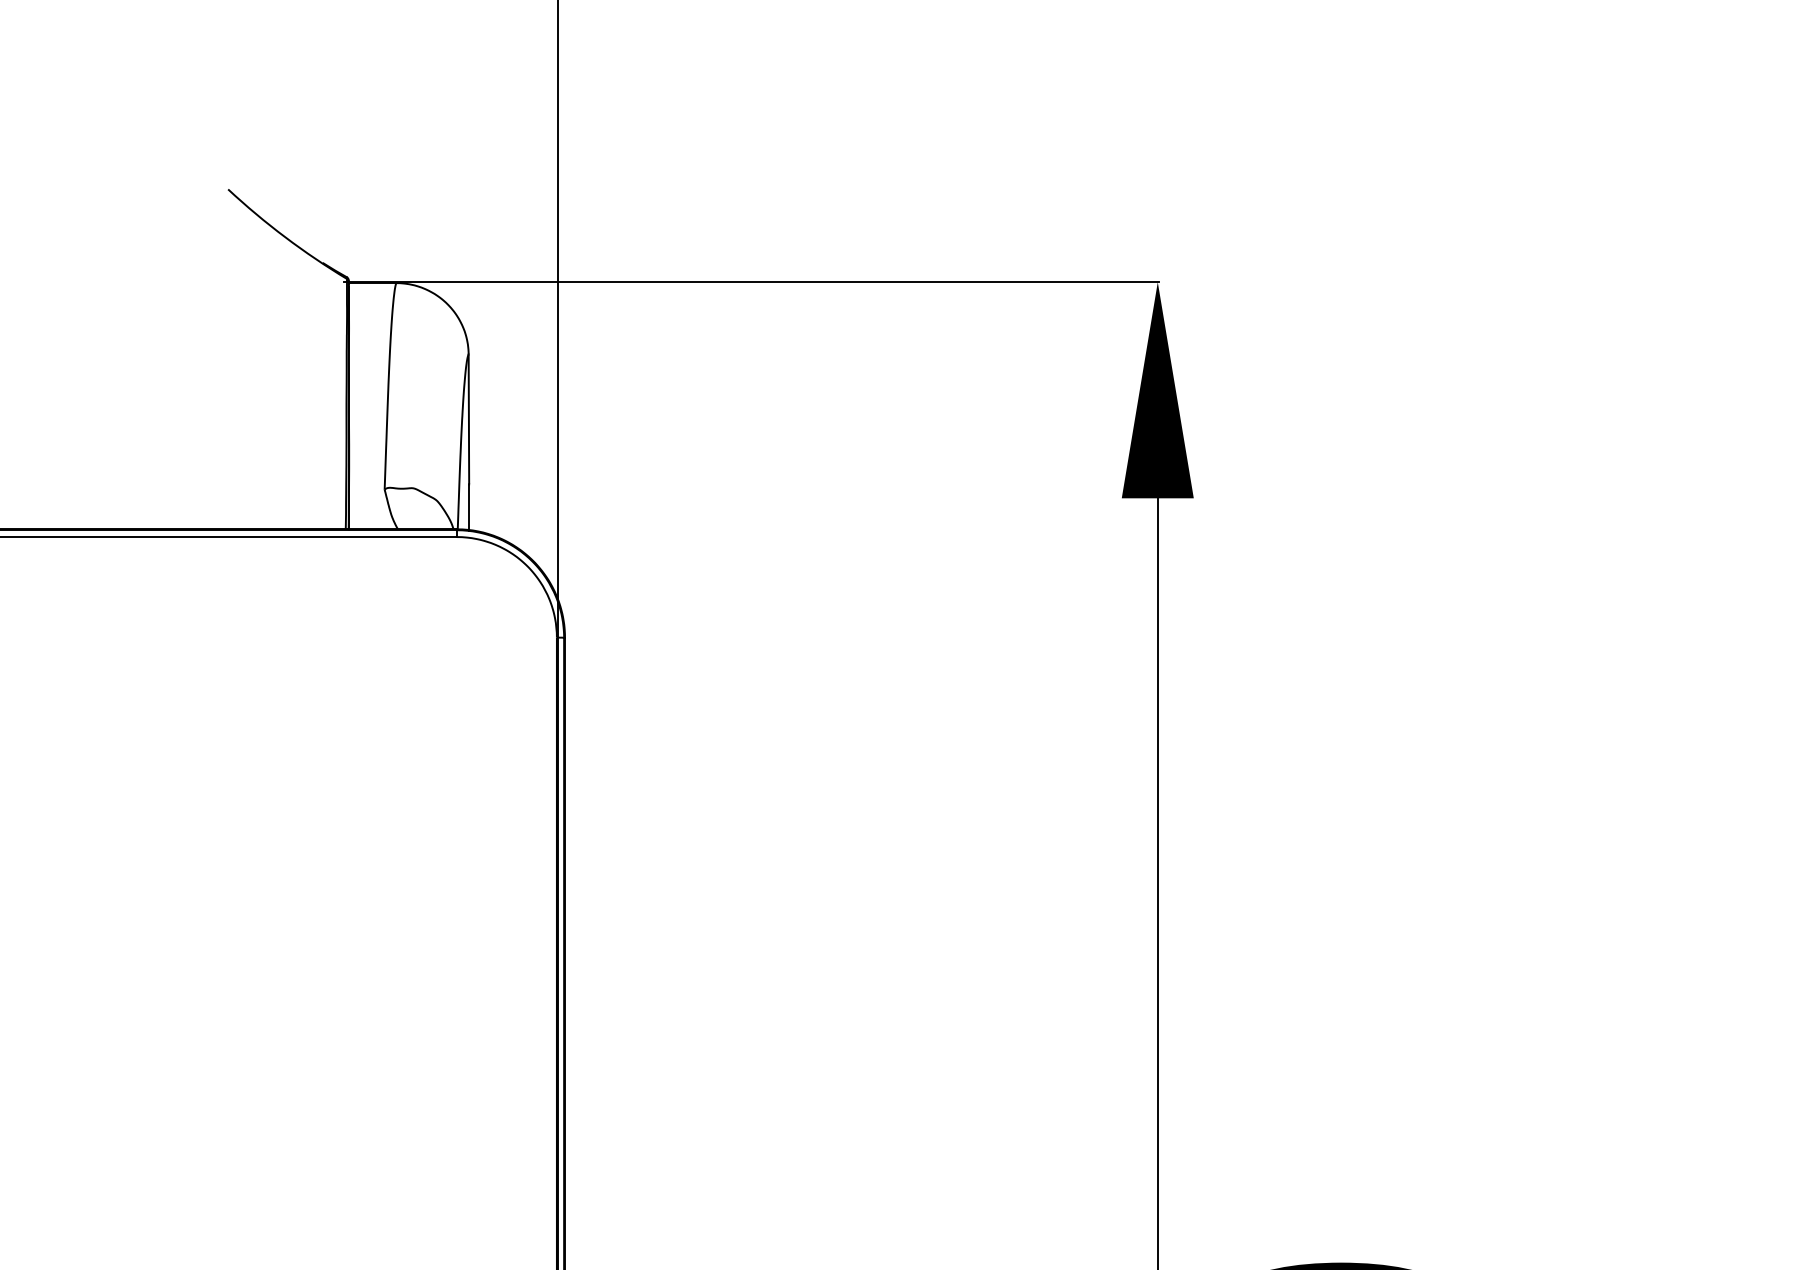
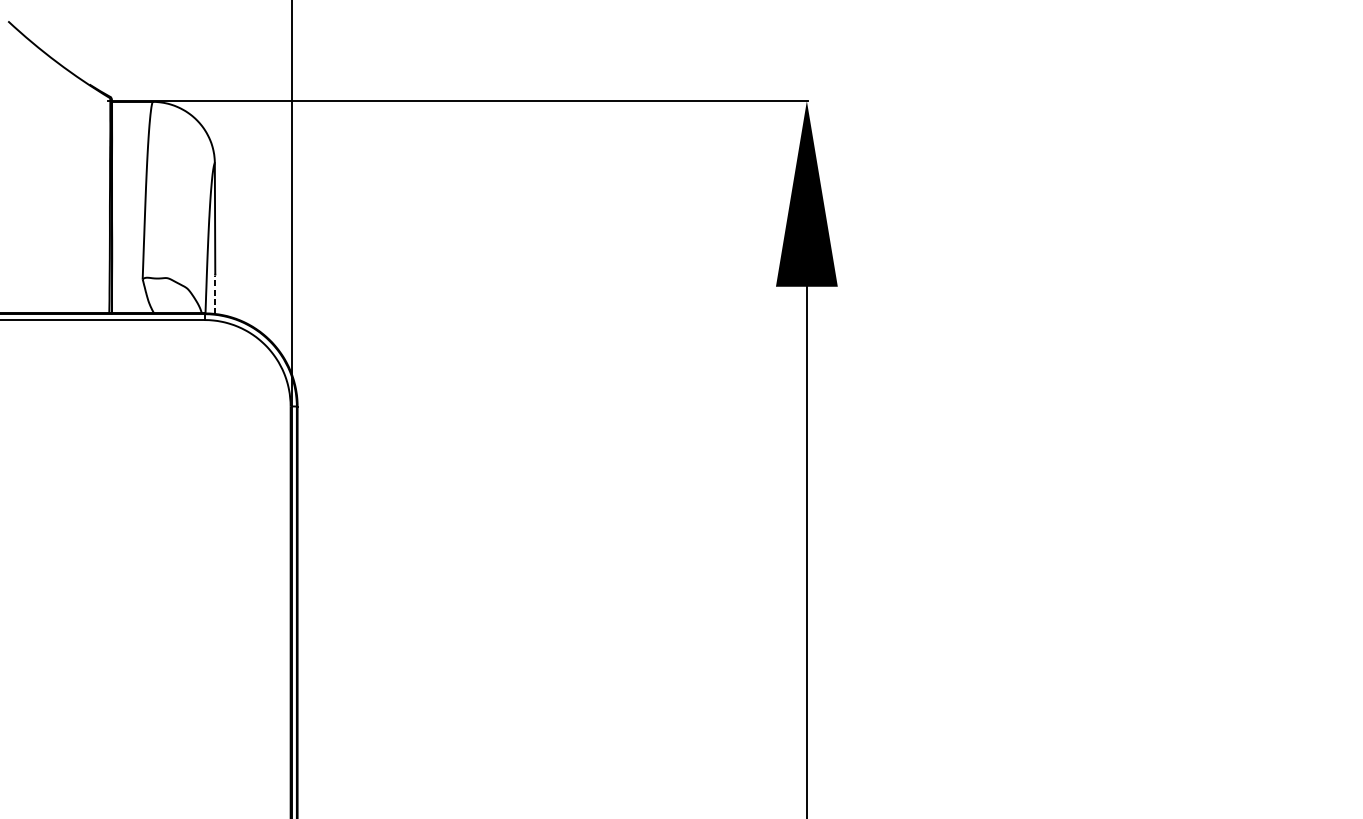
line: (469, 508) -> (215, 295), solid -> dashed

